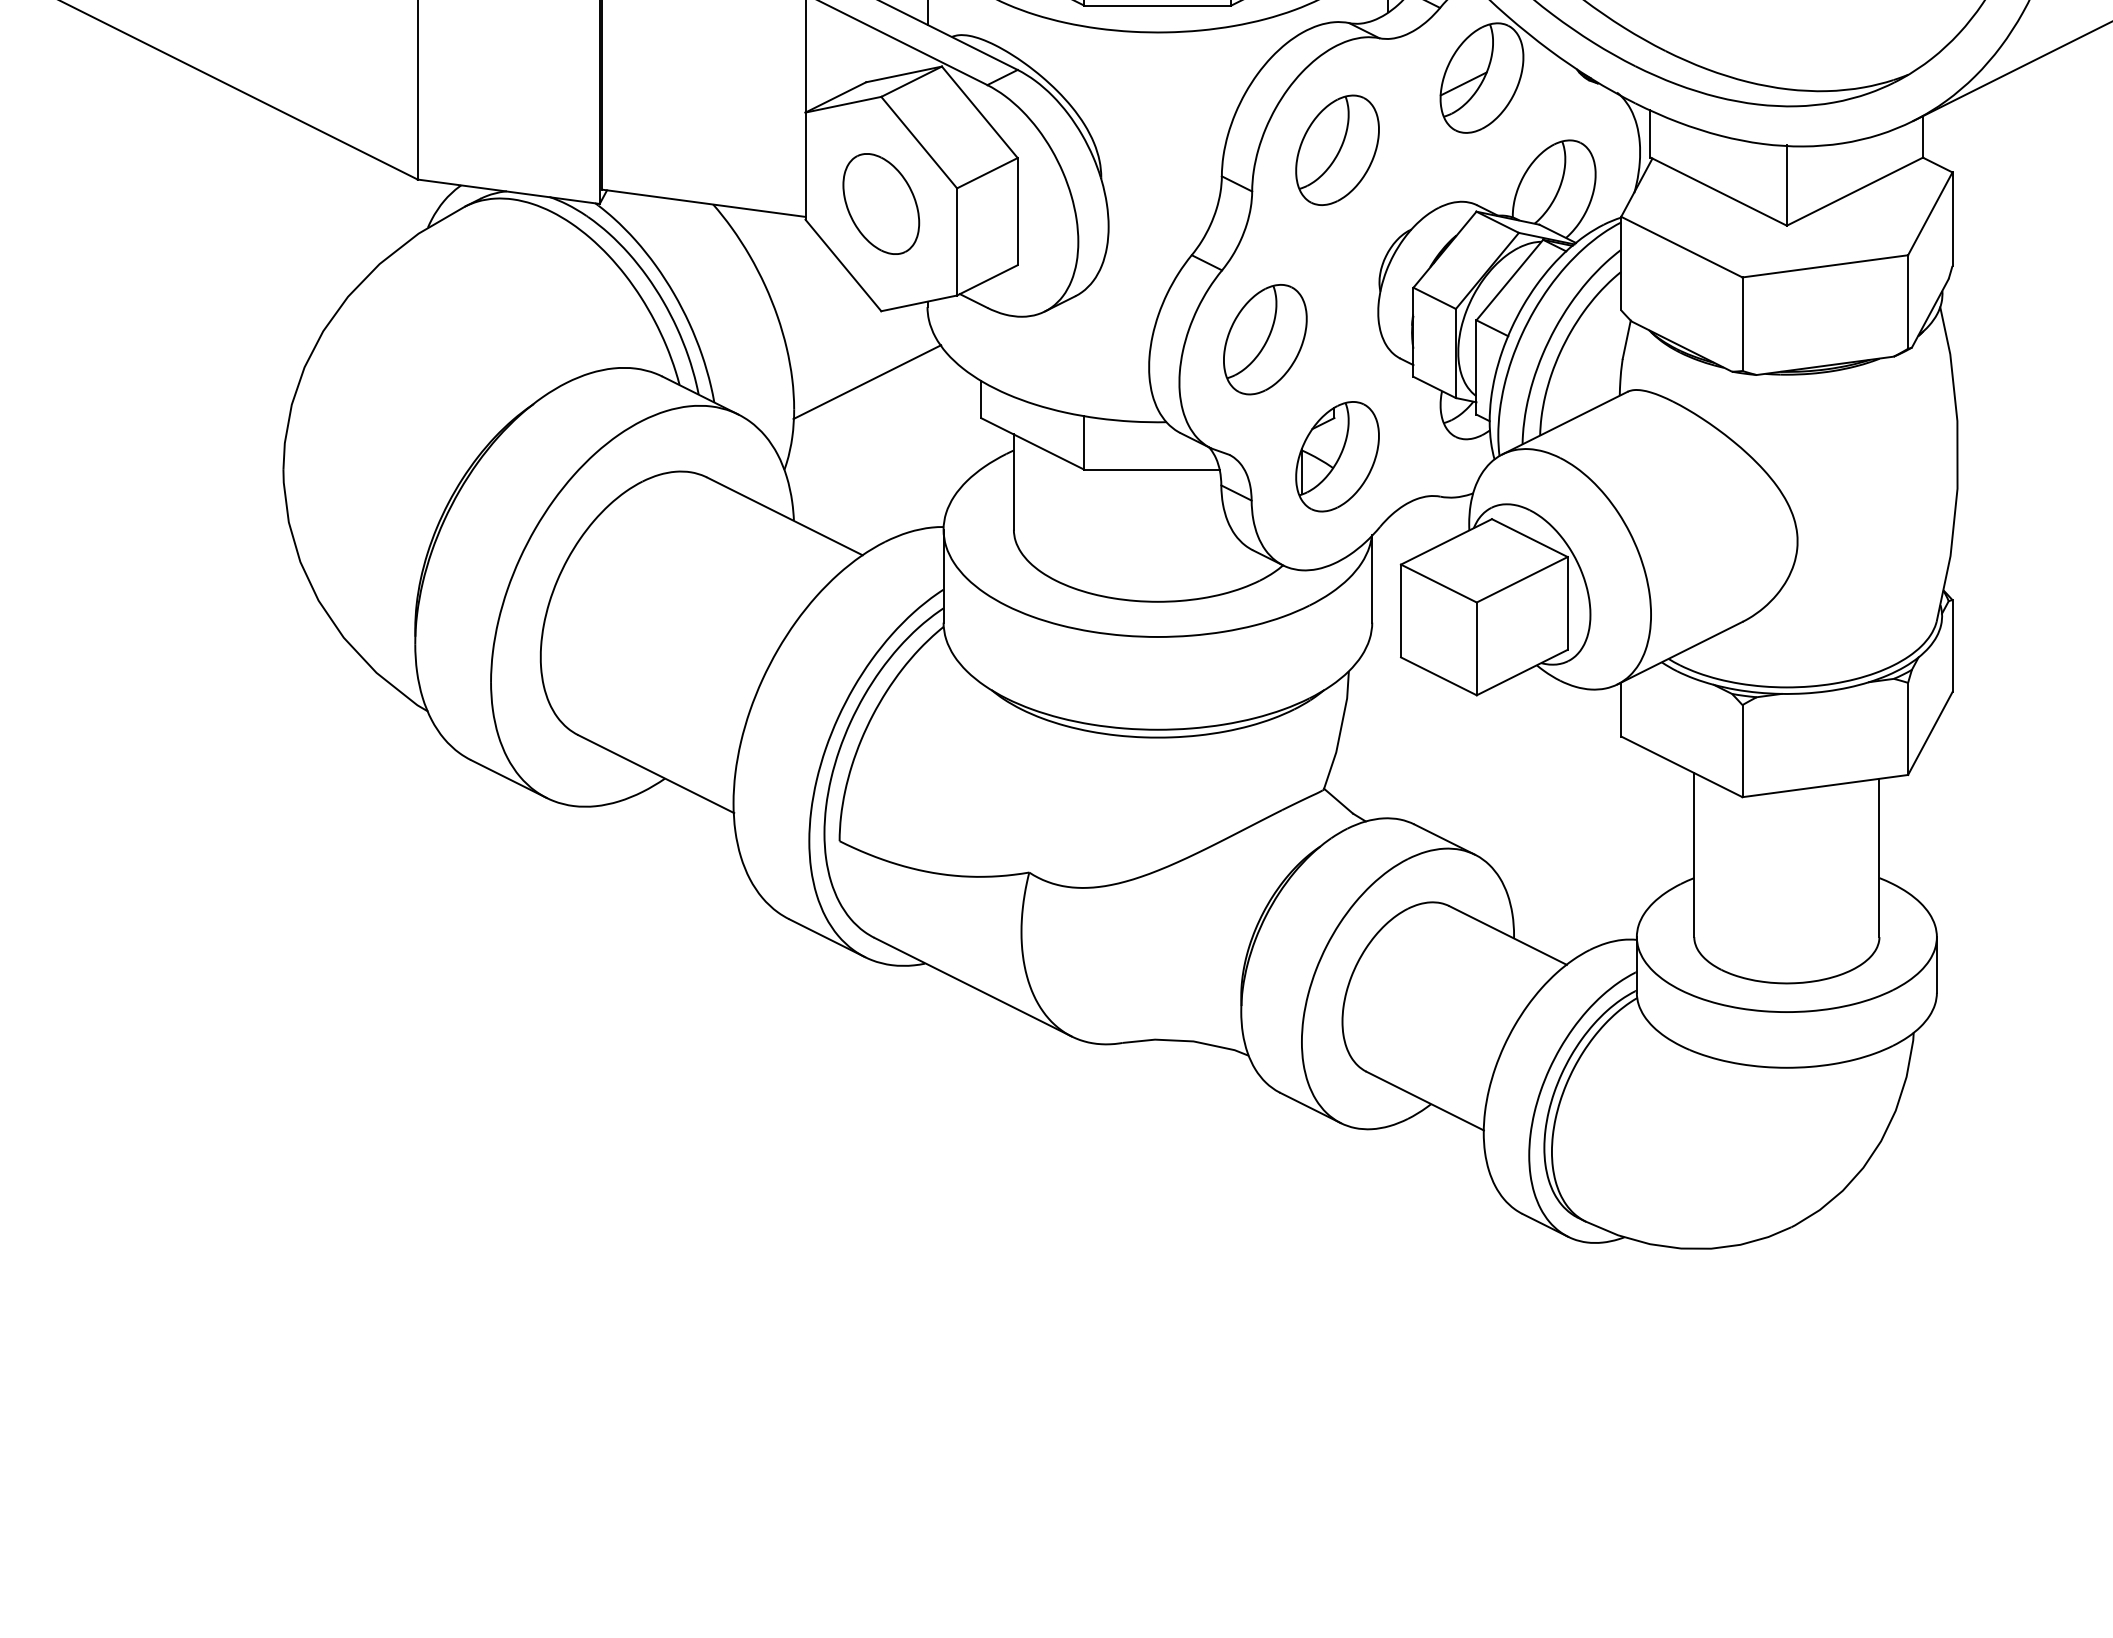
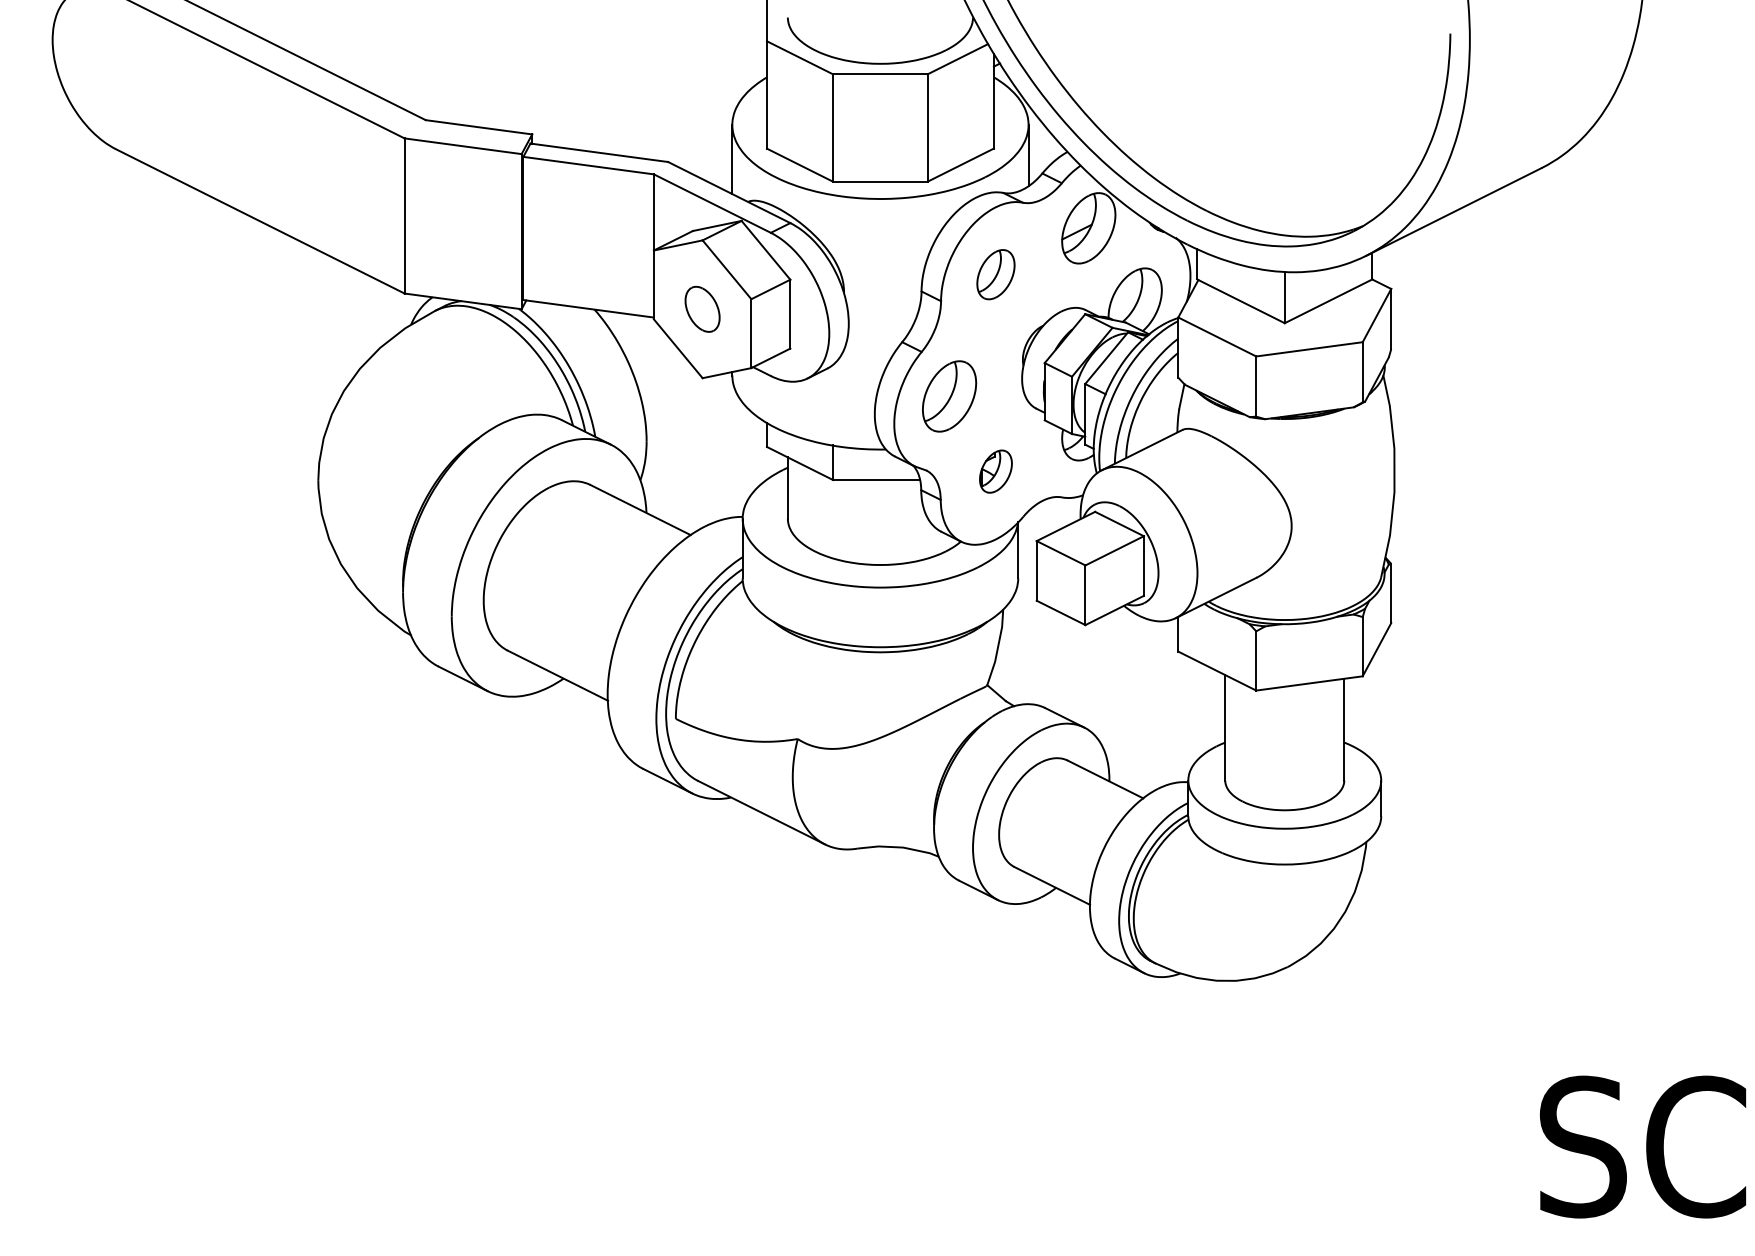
part: (1336, 149) -> (995, 274), size x0.7
part: (881, 204) -> (702, 309), size x0.7
line: (867, 381) -> (693, 423), removed
part: (1336, 456) -> (995, 471), size x0.6

